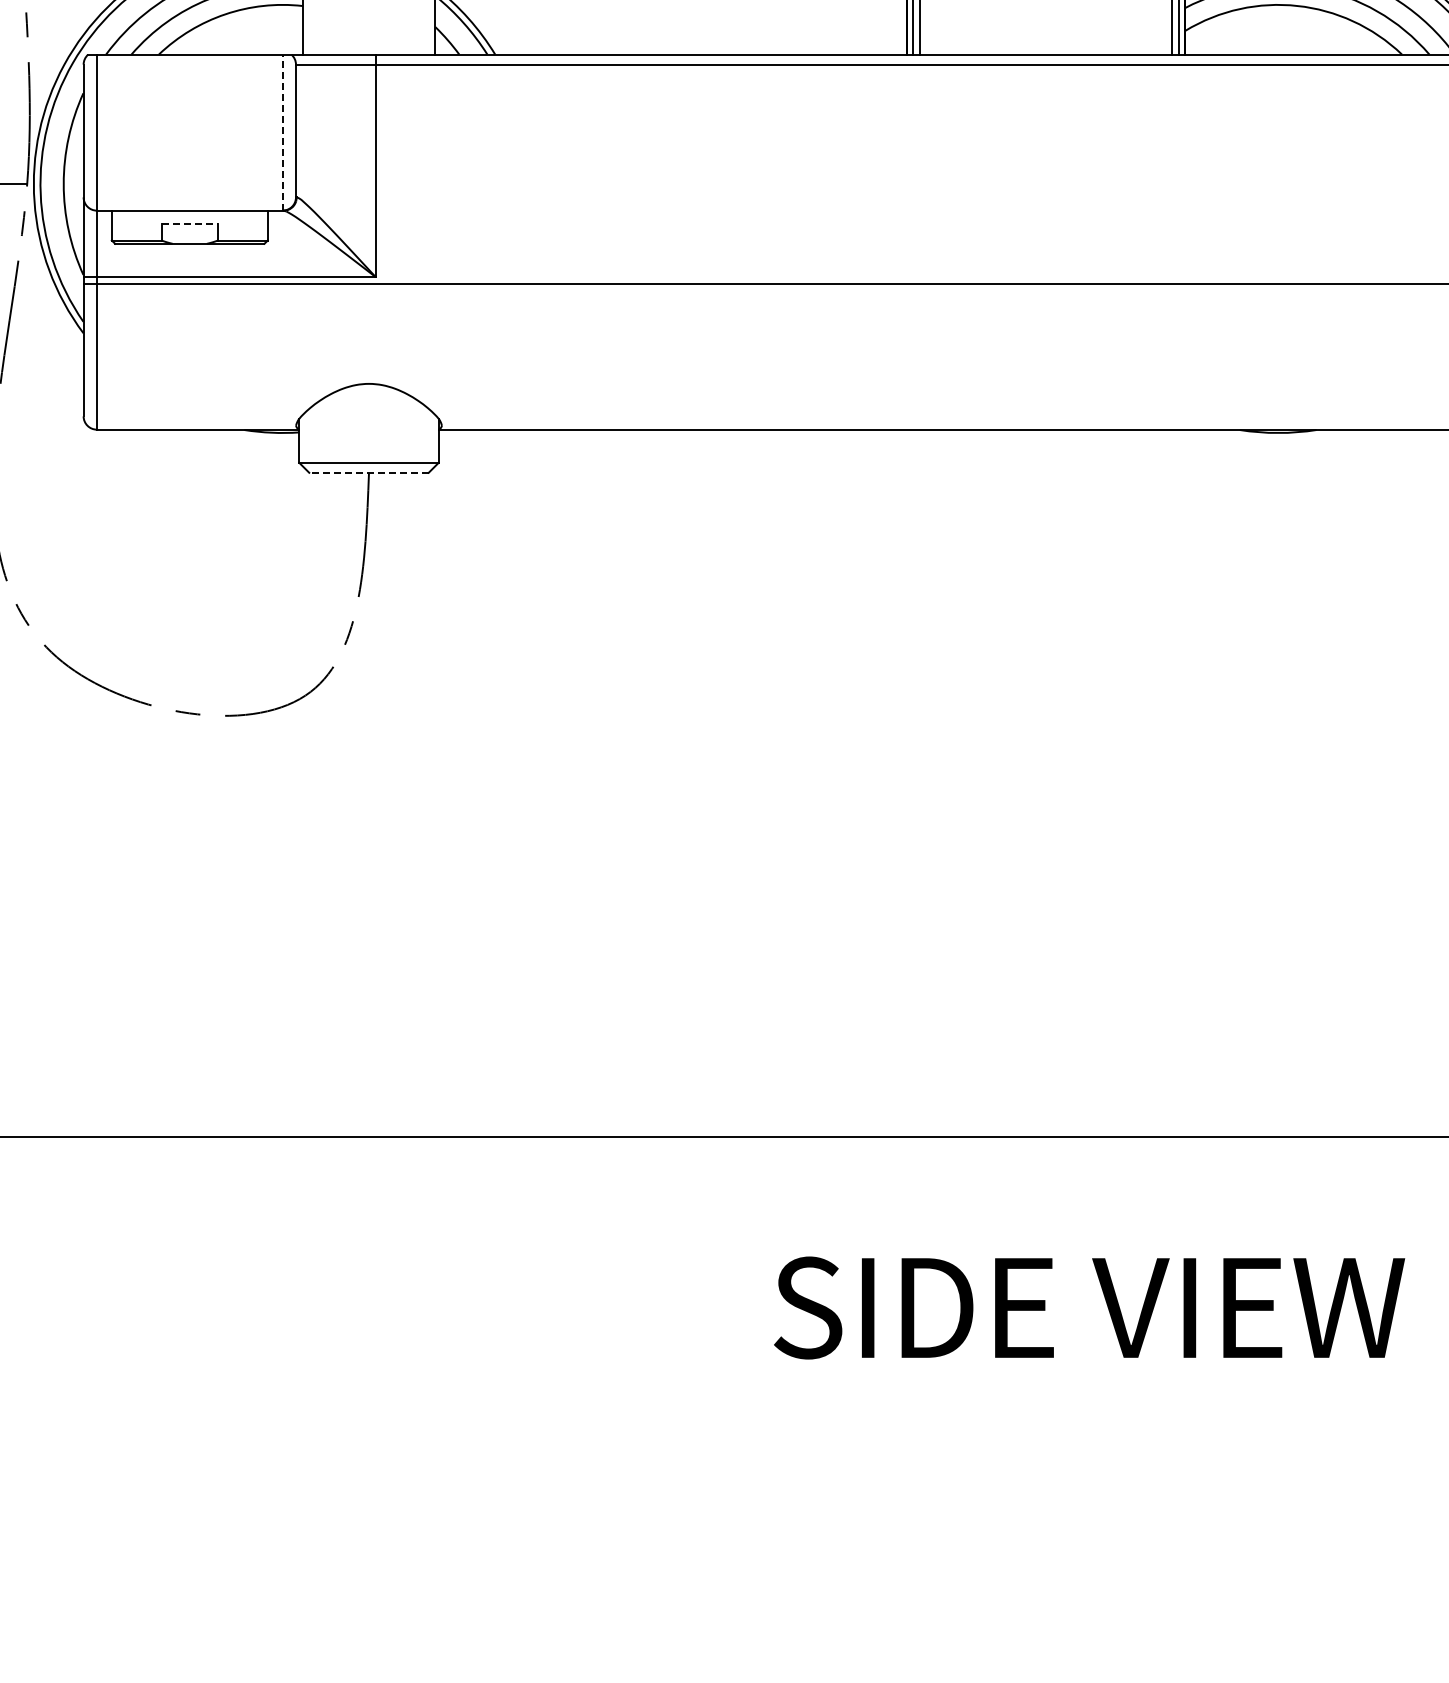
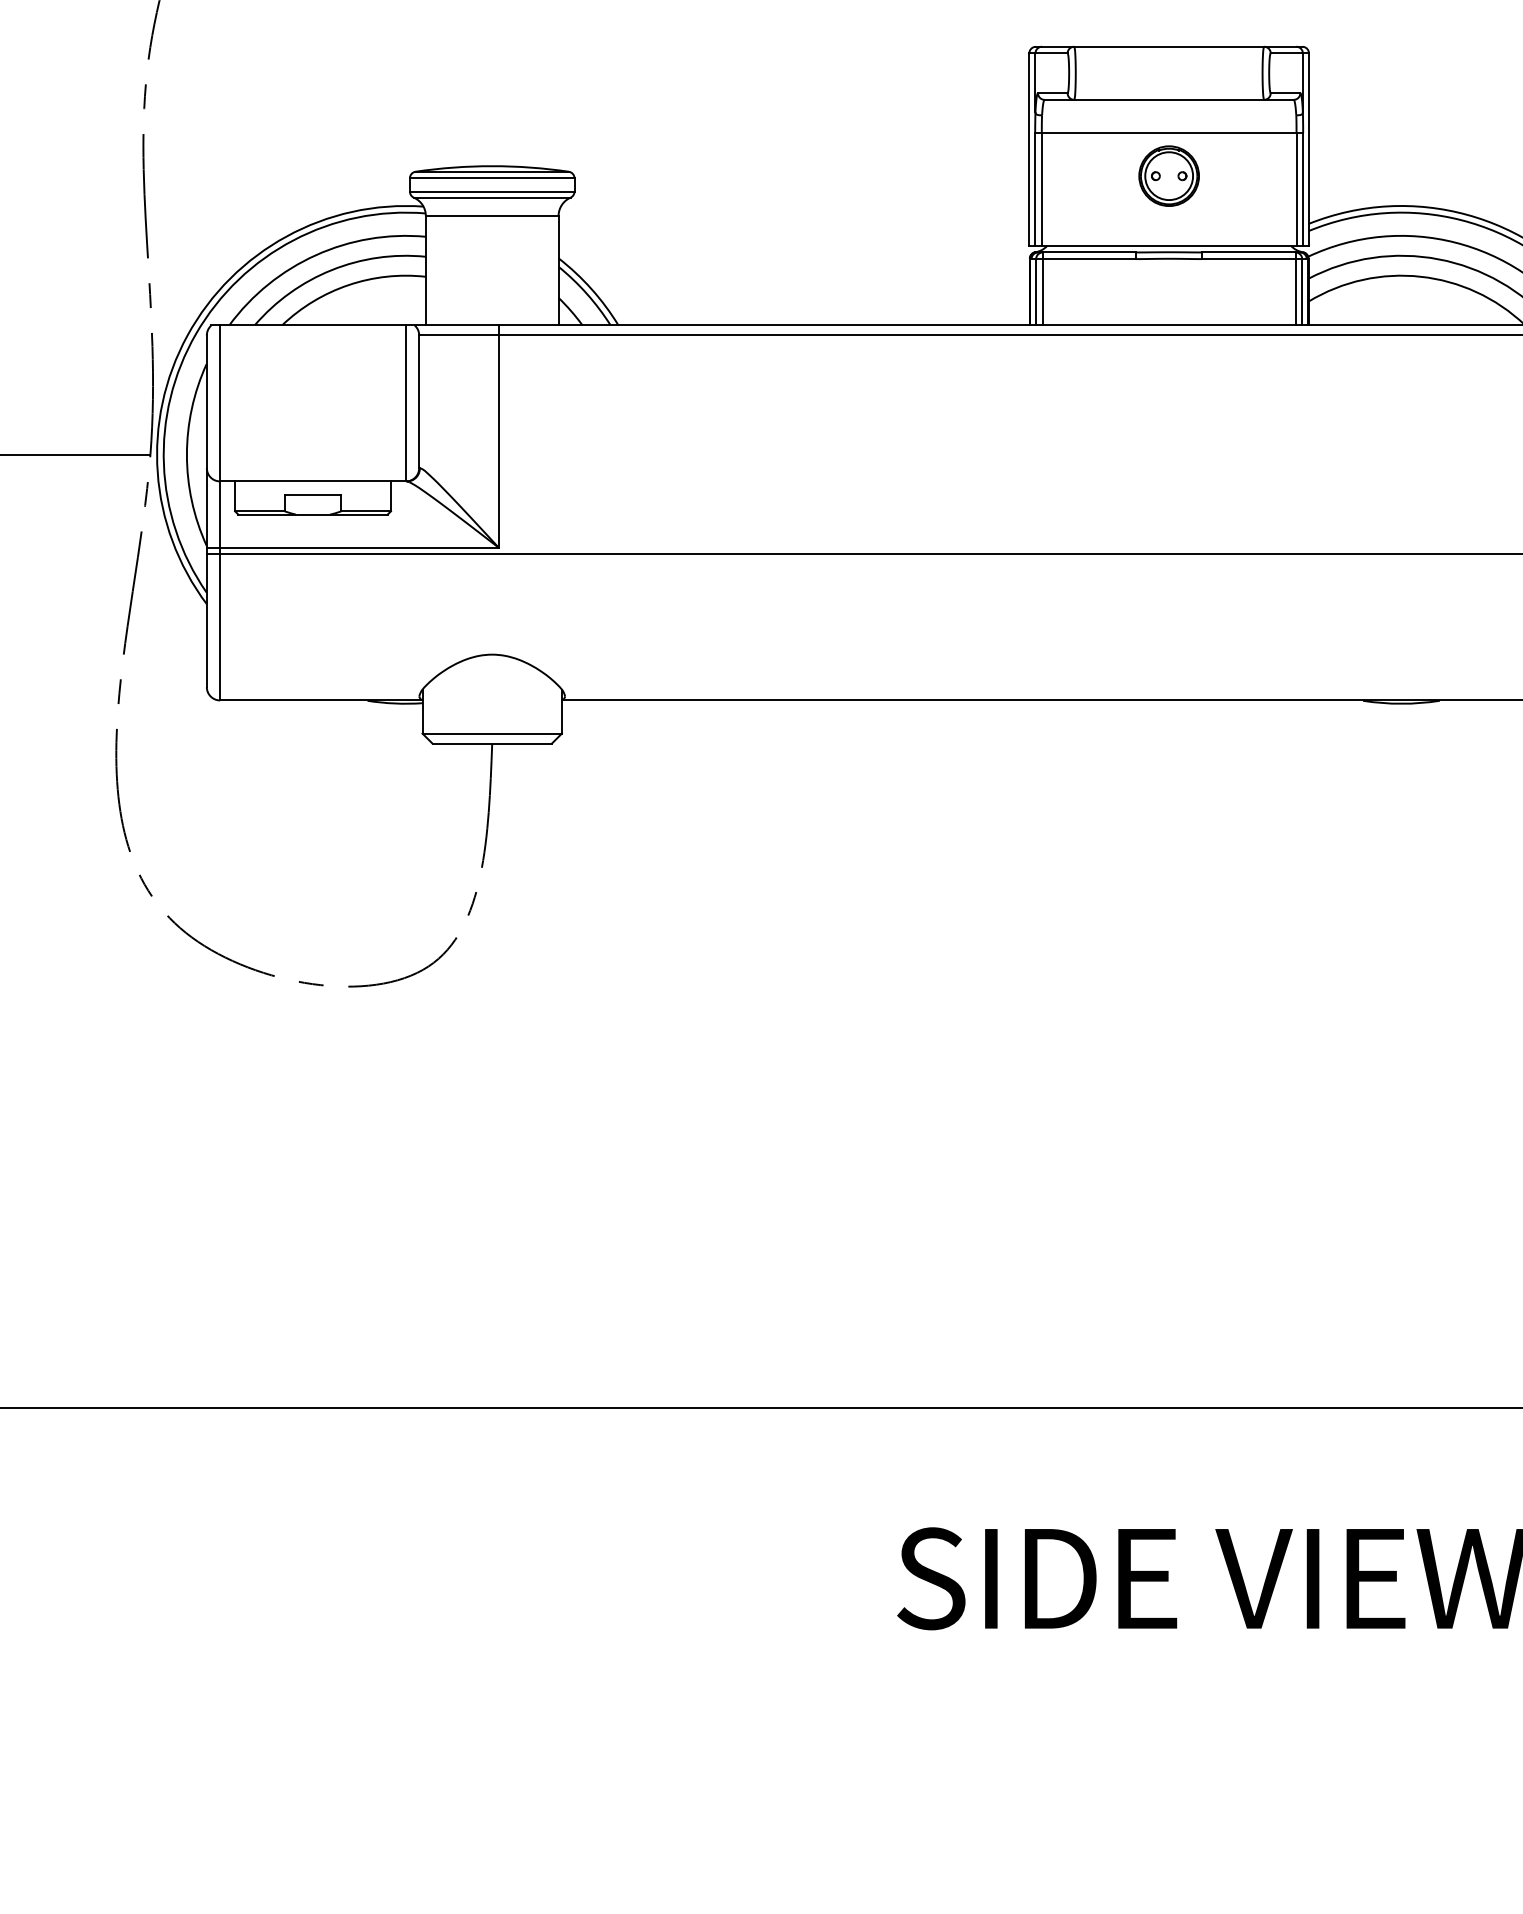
line: (282, 132) -> (405, 403), dashed -> solid
line: (190, 223) -> (313, 494), dashed -> solid
line: (369, 472) -> (492, 743), dashed -> solid

